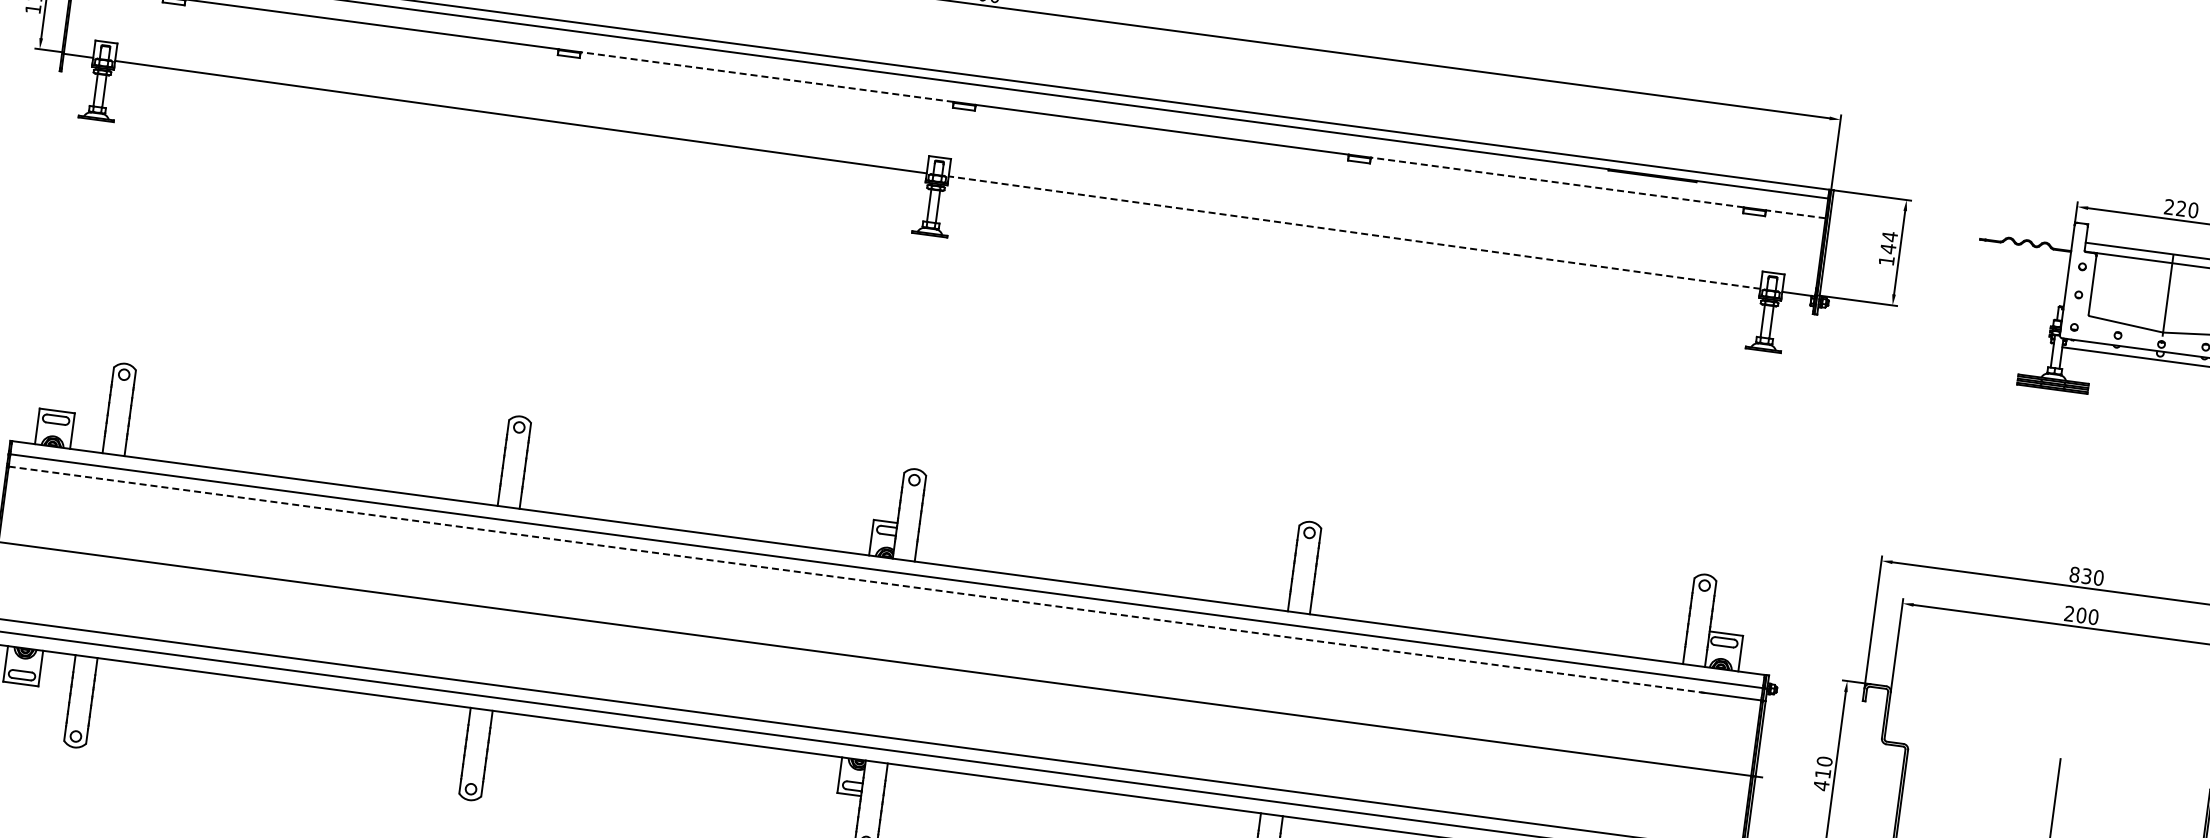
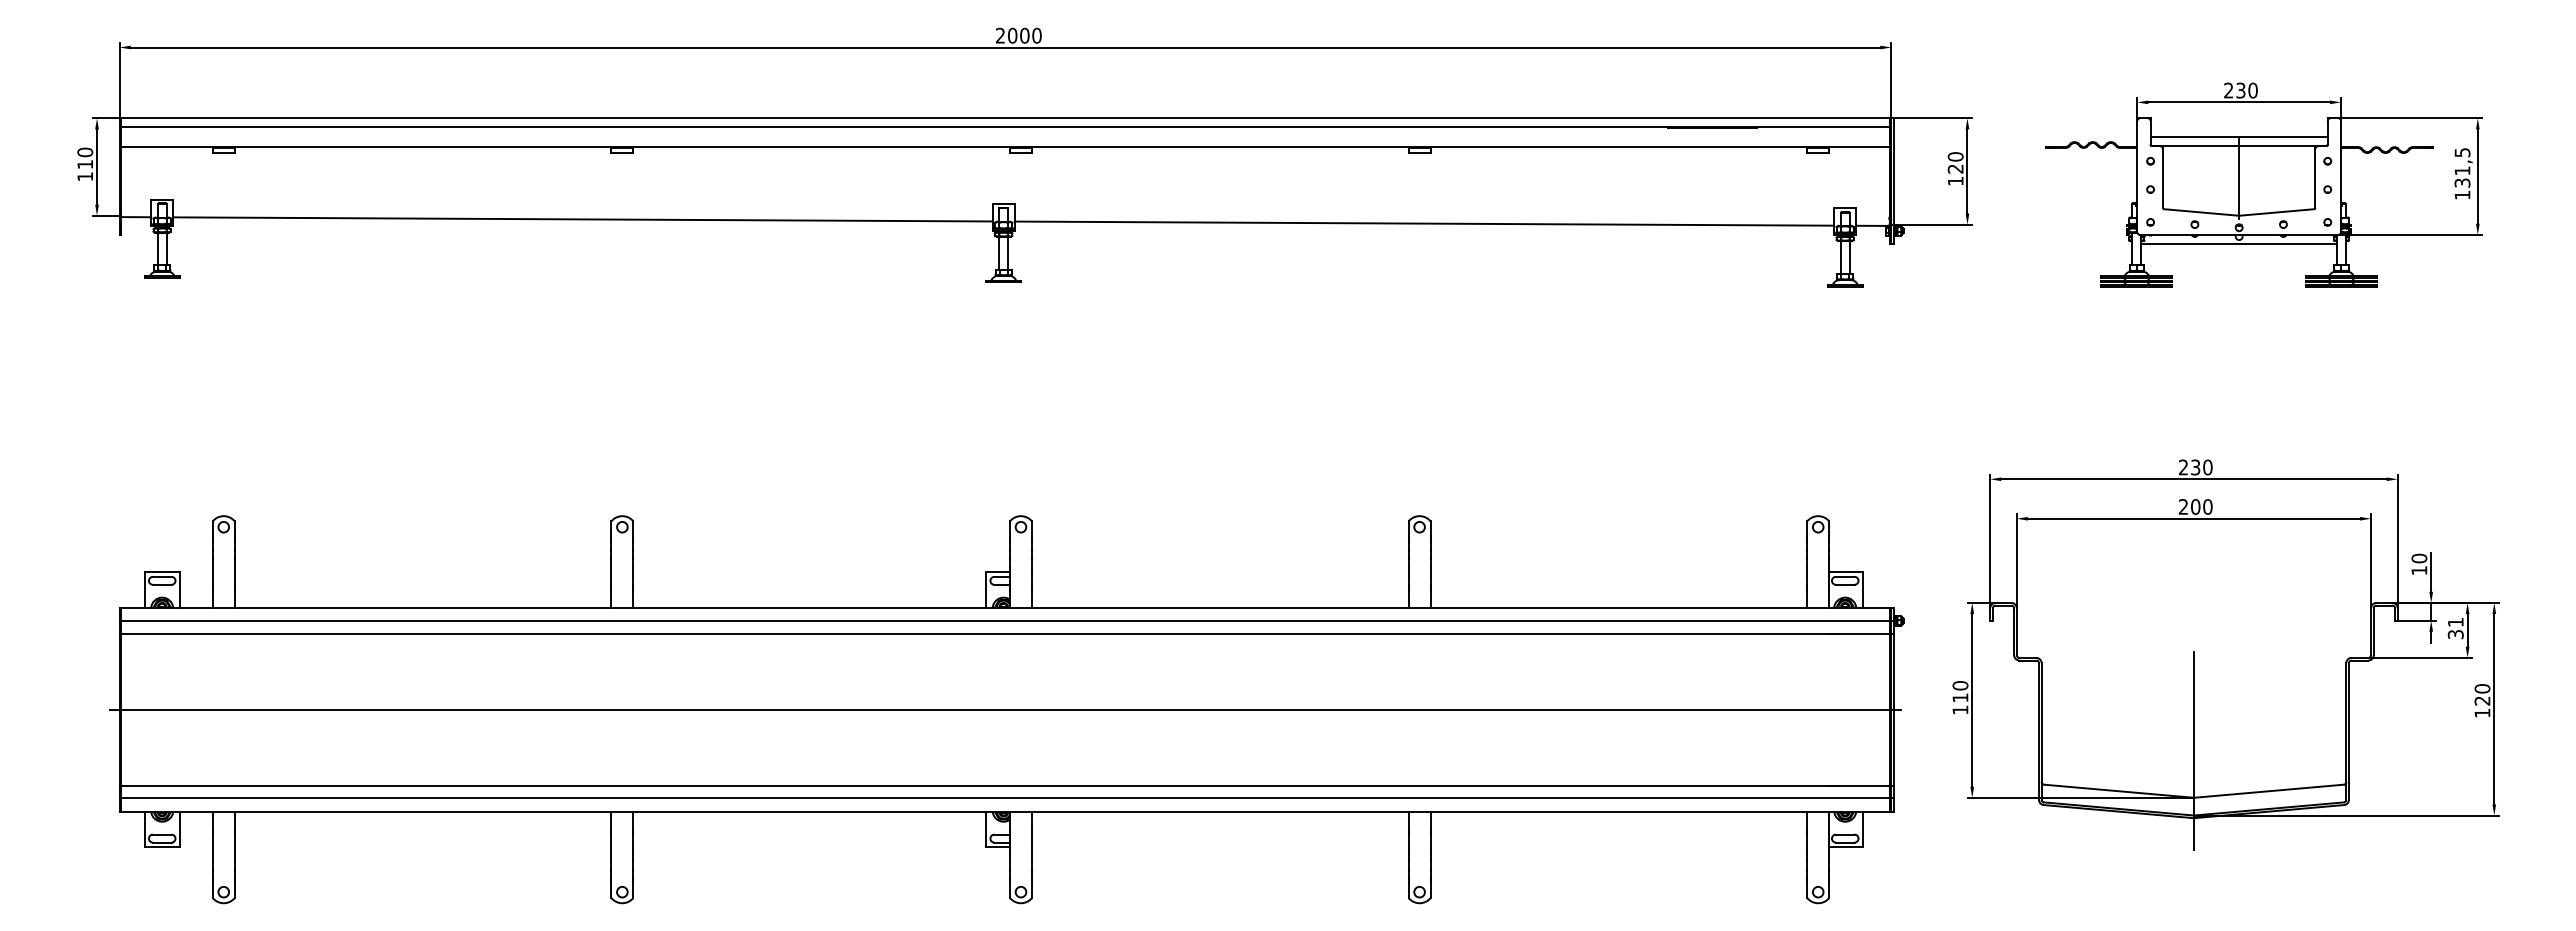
line: (766, 77) -> (821, 147), dashed -> solid
line: (1556, 182) -> (1618, 147), dashed -> solid
text: (2180, 208) -> (2240, 90), 220 -> 230
line: (1794, 214) -> (1858, 147), dashed -> solid
line: (1354, 232) -> (1424, 223), dashed -> solid
text: (1888, 242) -> (1955, 162), 144 -> 120
text: (2074, 574) -> (2183, 467), 830 -> 230
line: (858, 579) -> (978, 633), dashed -> solid
text: (1821, 786) -> (1960, 710), 410 -> 110

